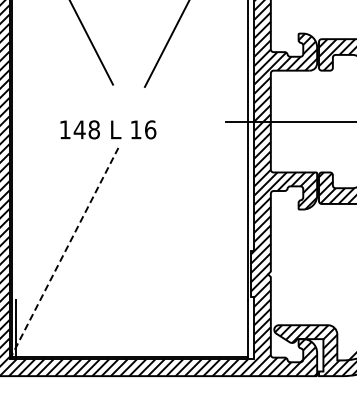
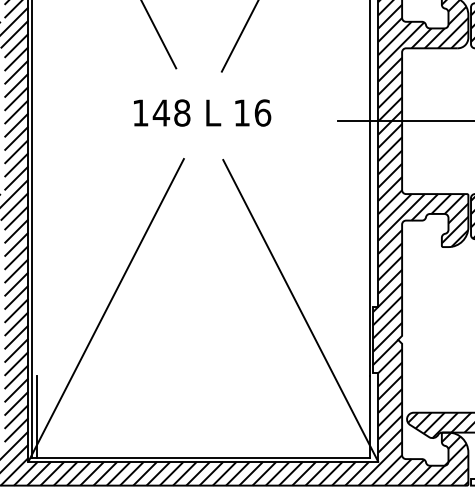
text: (108, 129) -> (202, 112), moved
line: (64, 253) -> (106, 310), dashed -> solid
line: (199, 253) -> (299, 310), added

